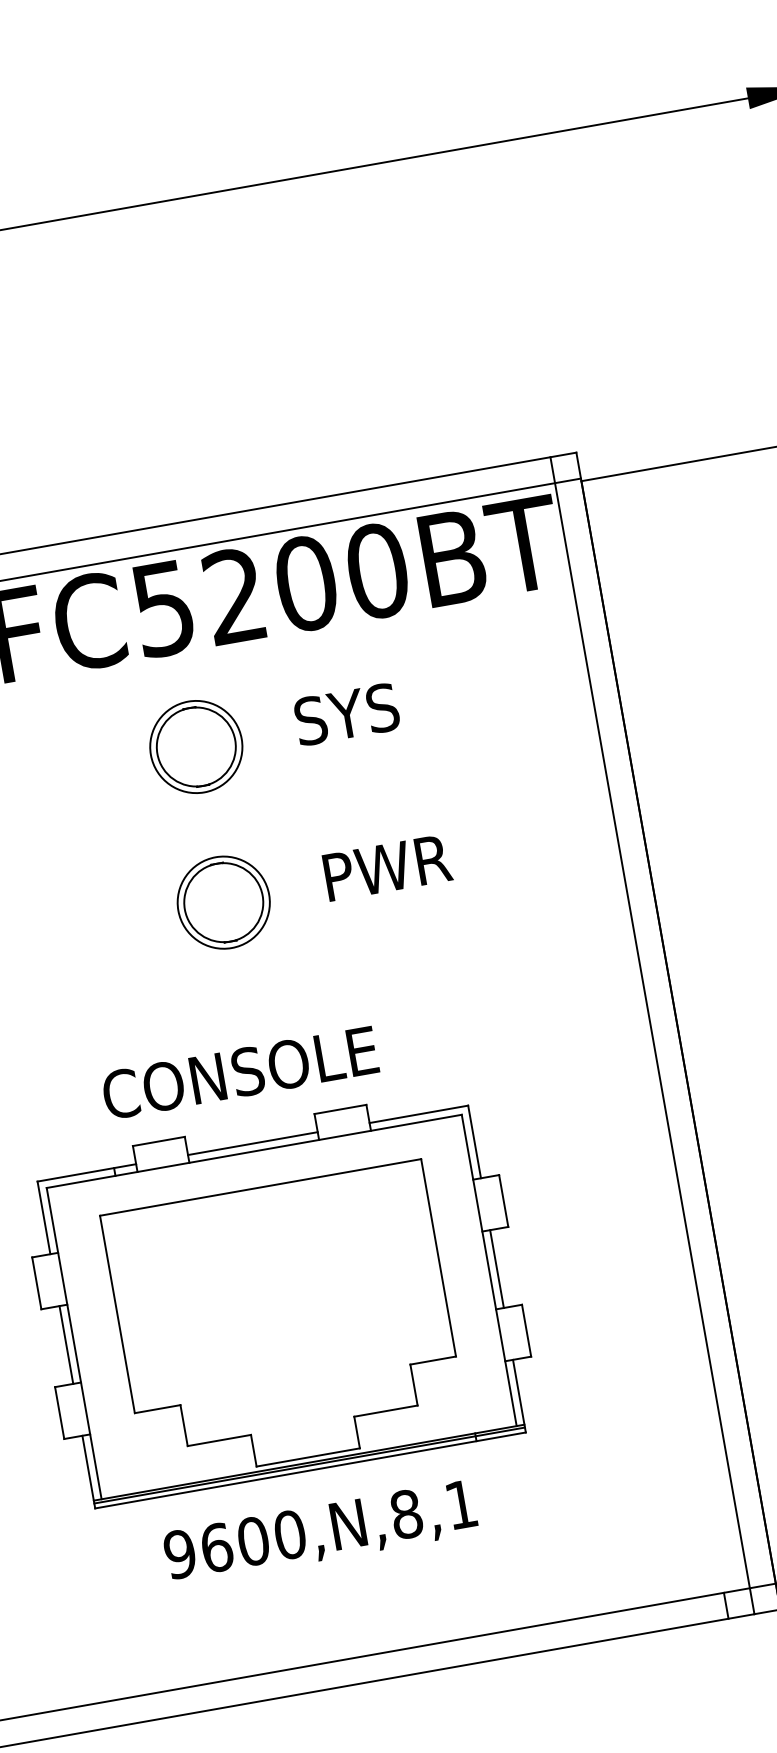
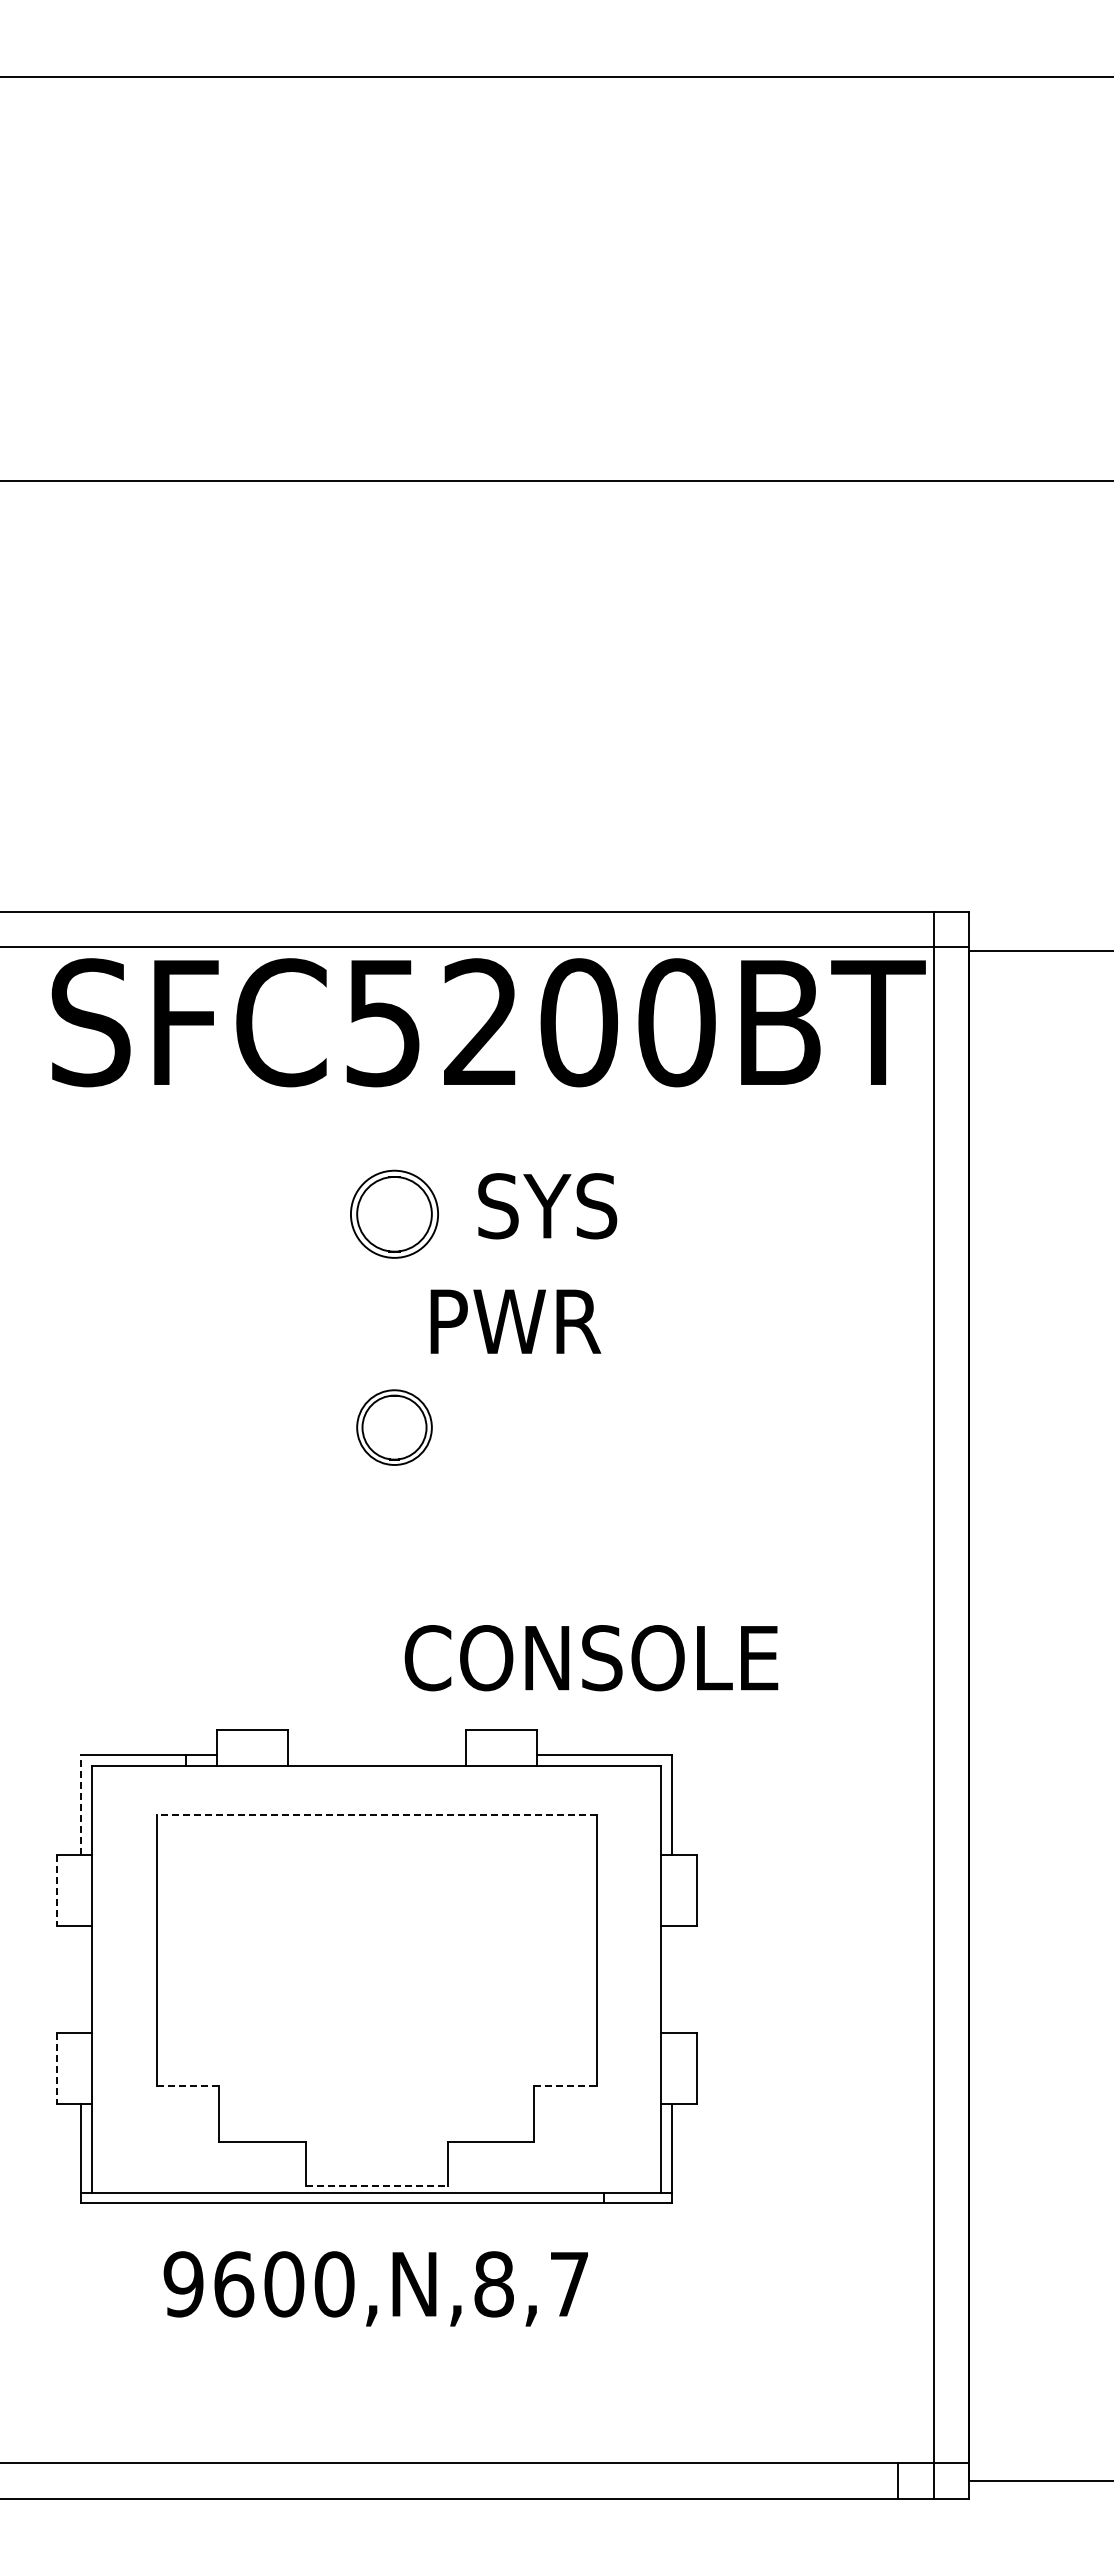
text: (346, 714) -> (547, 1206), moved
part: (196, 747) -> (394, 1214), size x0.7
text: (387, 867) -> (515, 1321), moved
part: (223, 902) -> (394, 1427), size x0.6
text: (240, 1073) -> (591, 1658), moved
line: (252, 1143) -> (376, 1755), removed
line: (260, 1187) -> (376, 1815), solid -> dashed
line: (43, 1217) -> (81, 1804), solid -> dashed
line: (497, 1268) -> (672, 1978), removed
line: (36, 1283) -> (56, 1890), solid -> dashed
line: (66, 1344) -> (81, 1978), removed
line: (433, 1360) -> (566, 2085), solid -> dashed
line: (158, 1408) -> (188, 2085), solid -> dashed
line: (59, 1413) -> (56, 2068), solid -> dashed
line: (308, 1457) -> (376, 2185), solid -> dashed
line: (309, 1465) -> (376, 2196), removed
text: (461, 1504) -> (569, 2284), 9600,N,8,1 -> 9600,N,8,7

